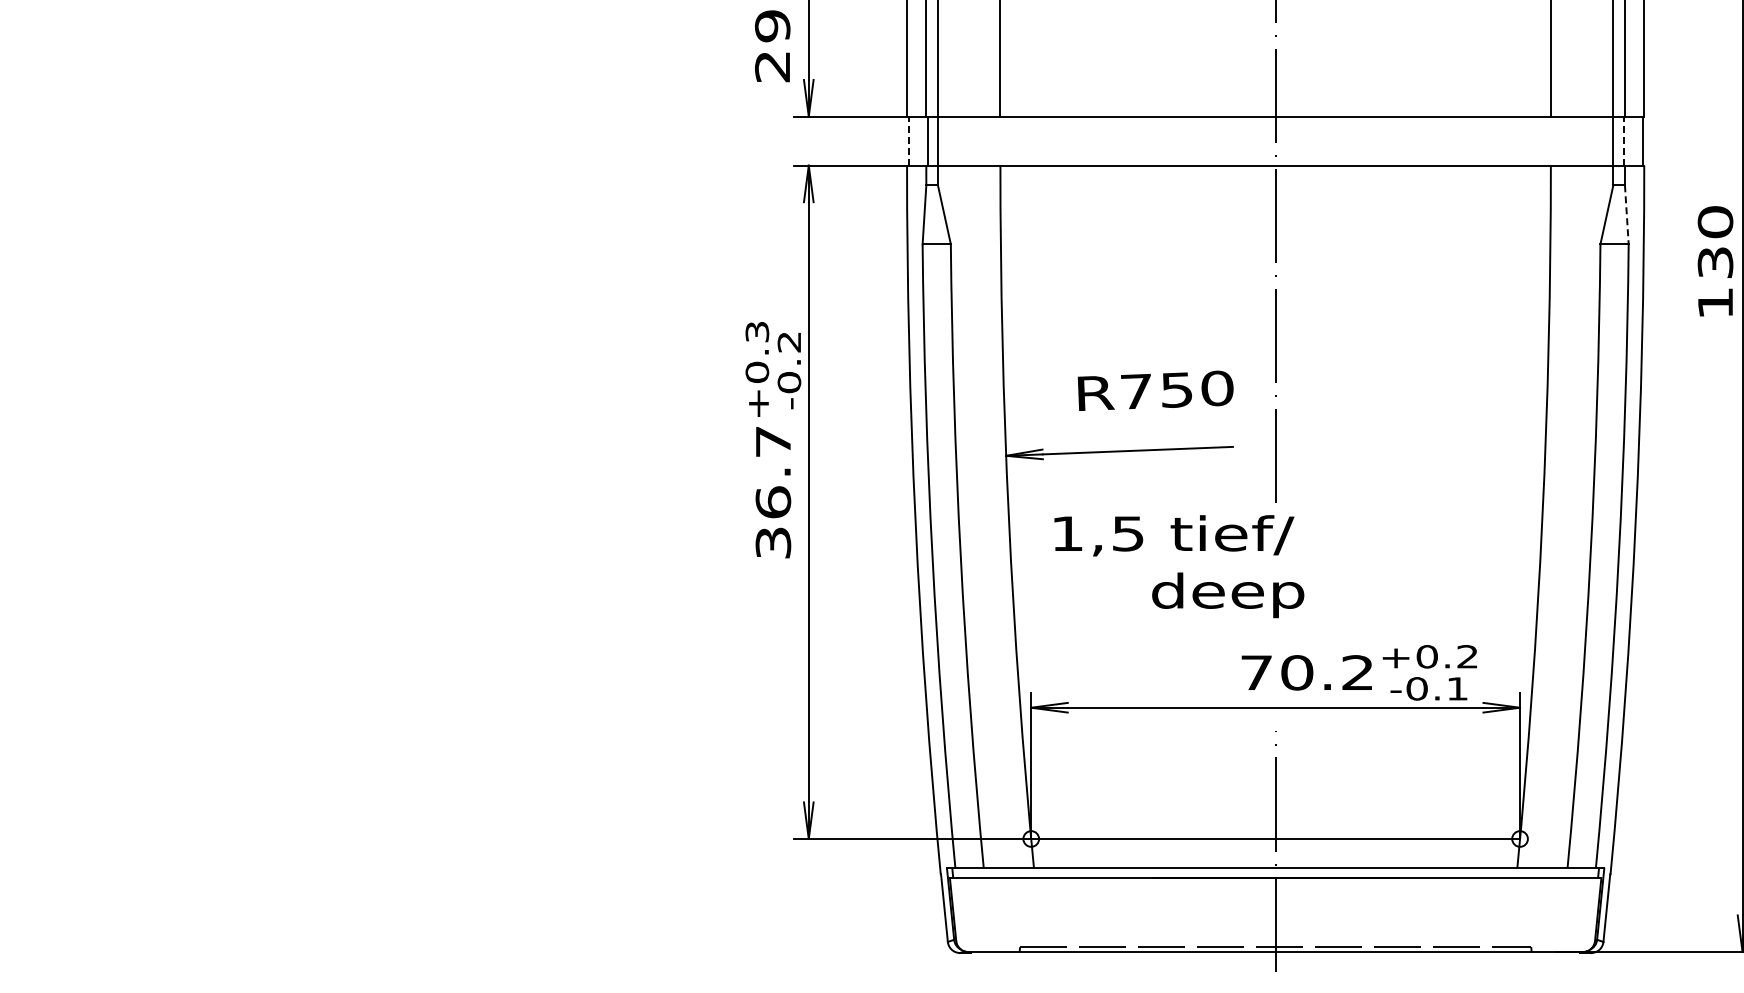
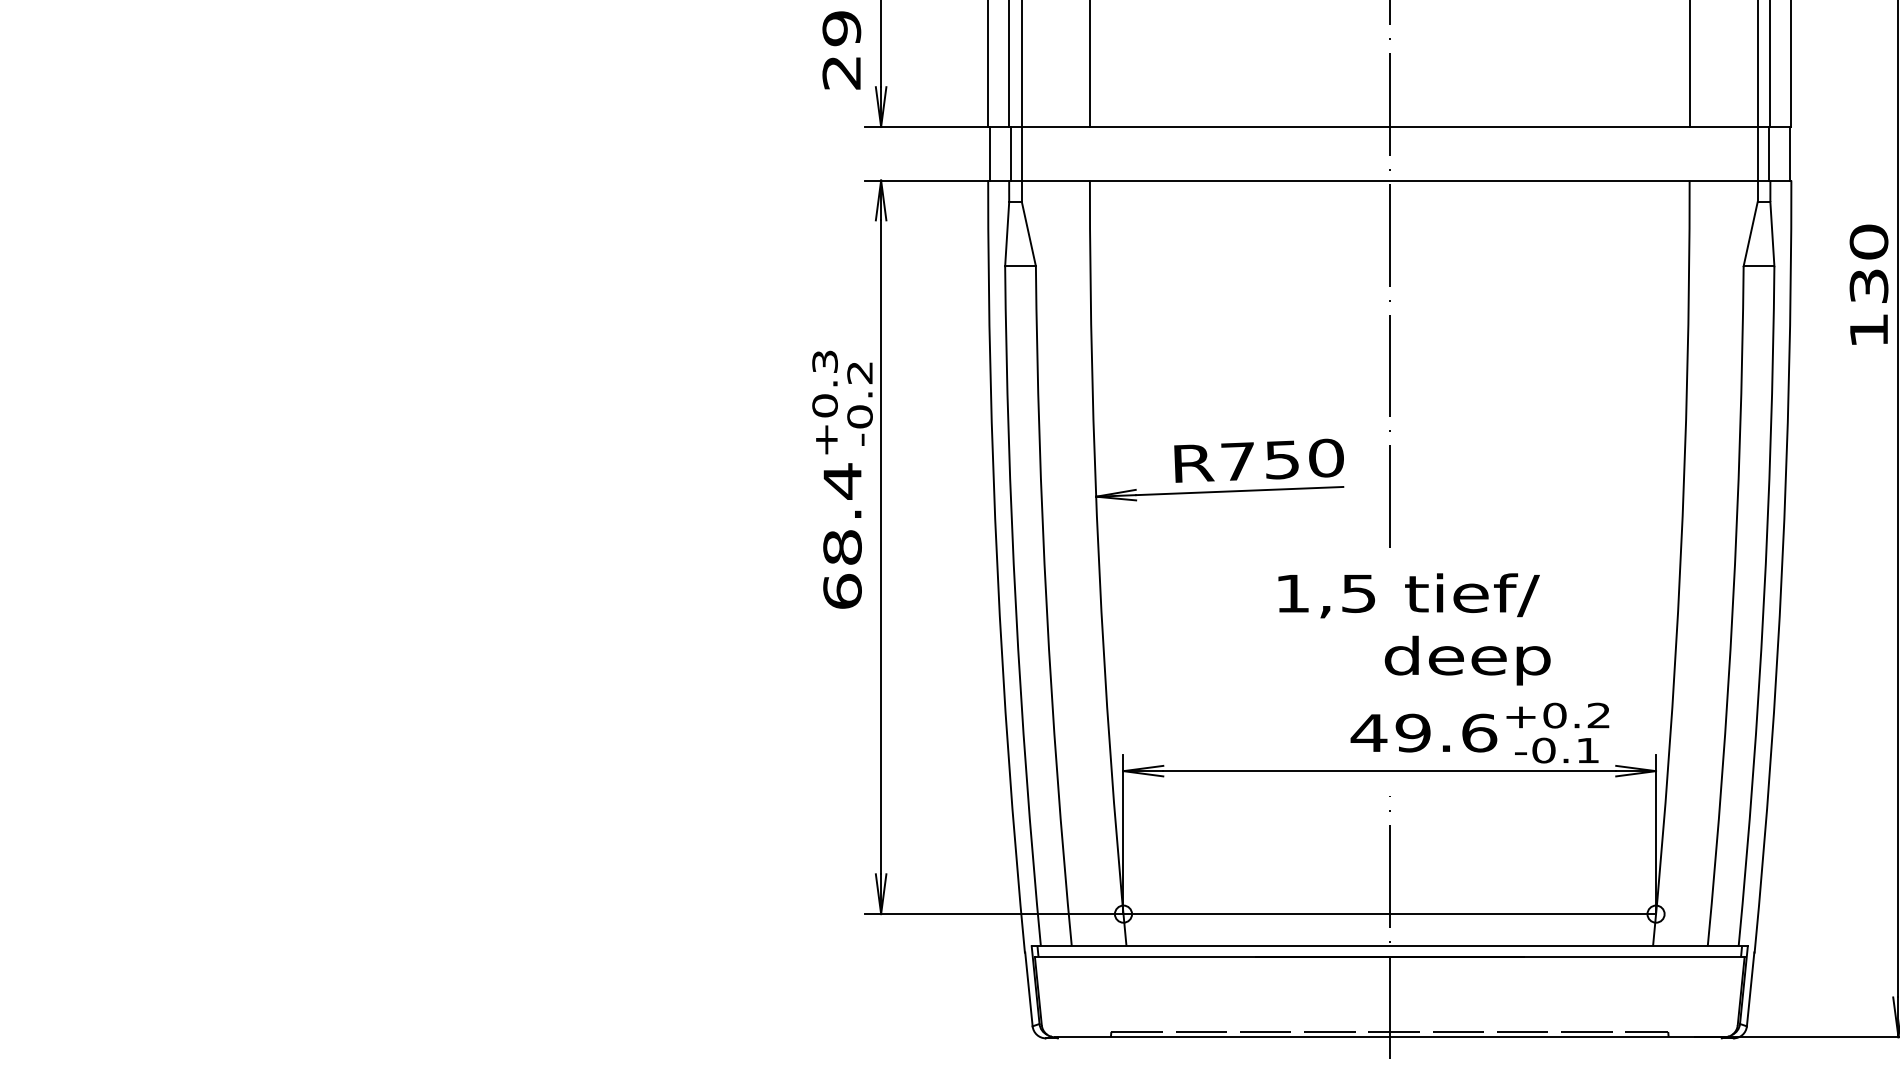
line: (908, 141) -> (989, 154), dashed -> solid
line: (1623, 141) -> (1768, 154), dashed -> solid
line: (1626, 214) -> (1772, 233), dashed -> solid
text: (1155, 390) -> (1258, 460), moved
text: (773, 491) -> (842, 535), 36.7 -> 68.4
text: (1179, 566) -> (1414, 629), moved
text: (1306, 672) -> (1423, 732), 70.2 -> 49.6

